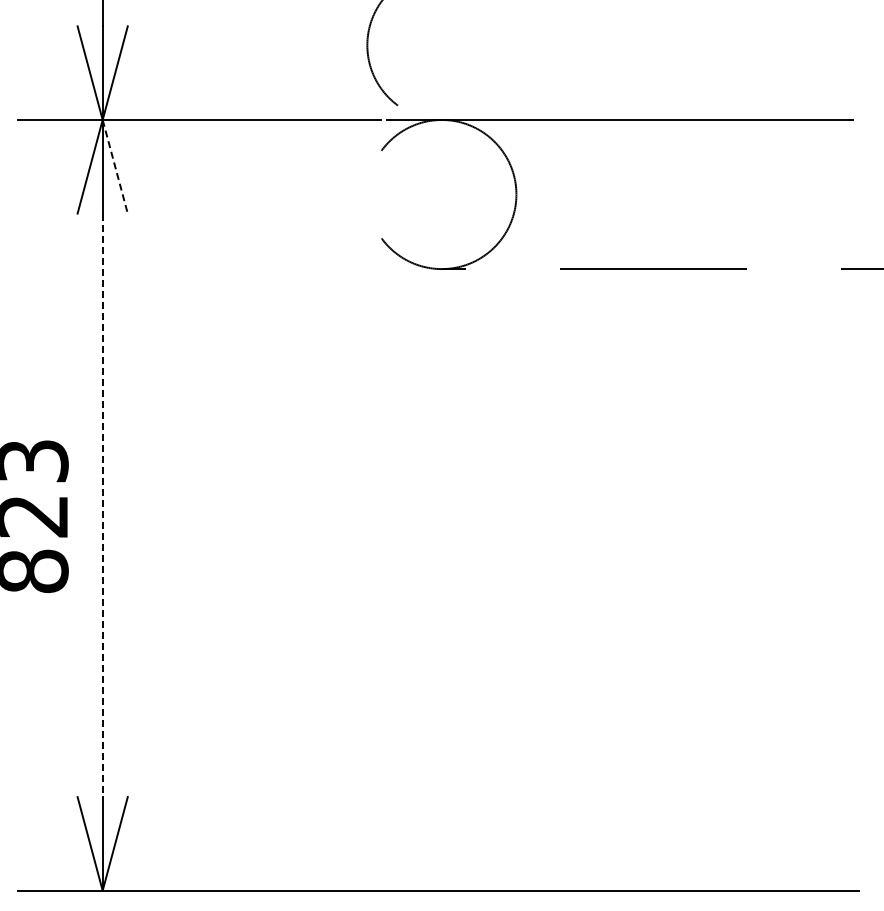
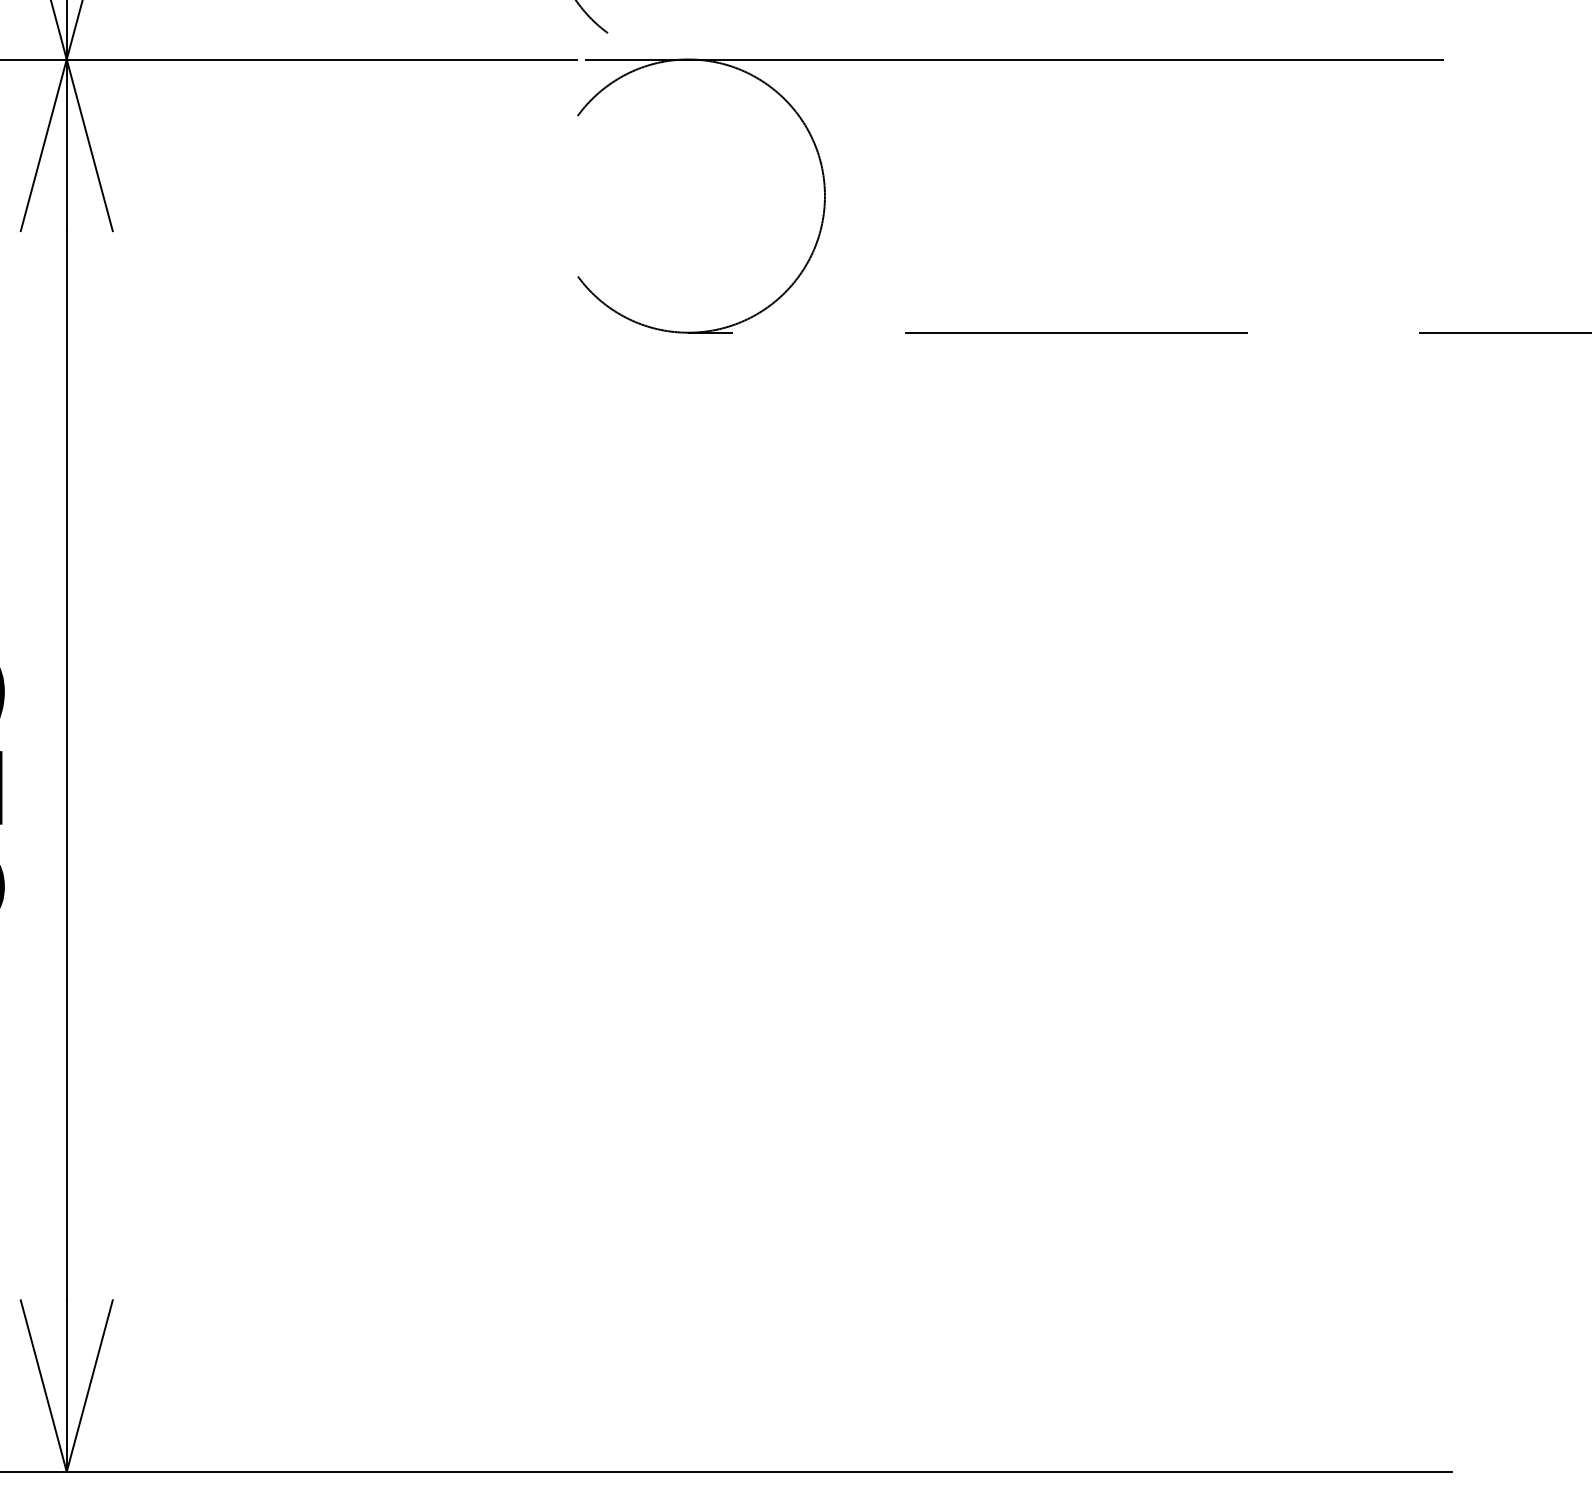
line: (115, 167) -> (90, 146), dashed -> solid
line: (102, 505) -> (66, 765), dashed -> solid

